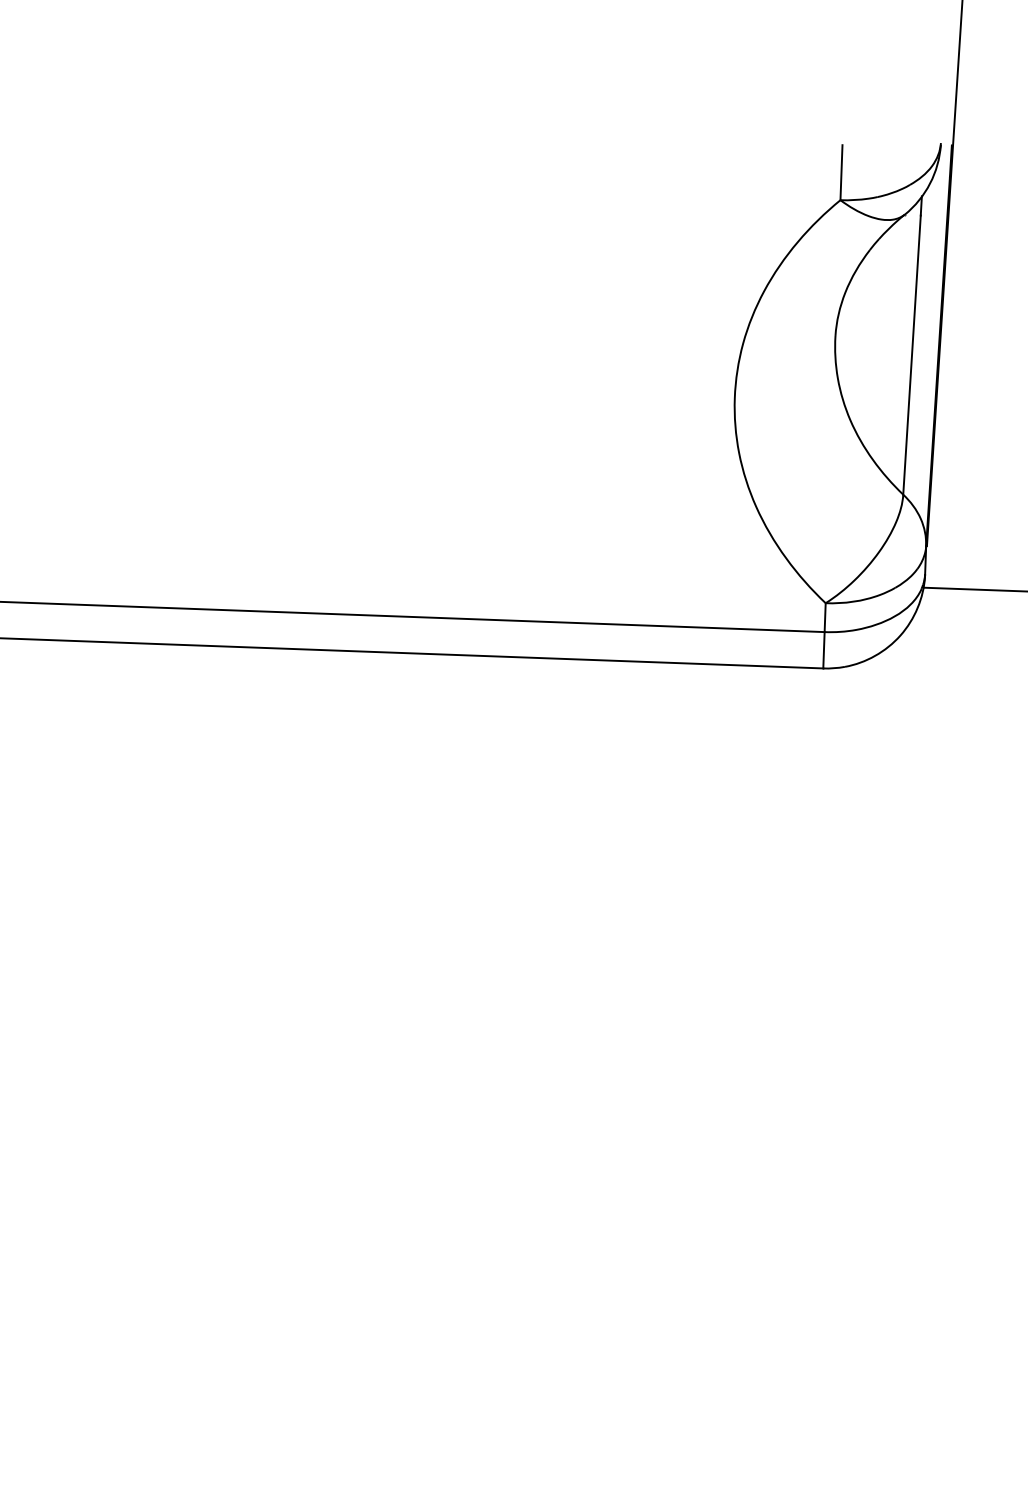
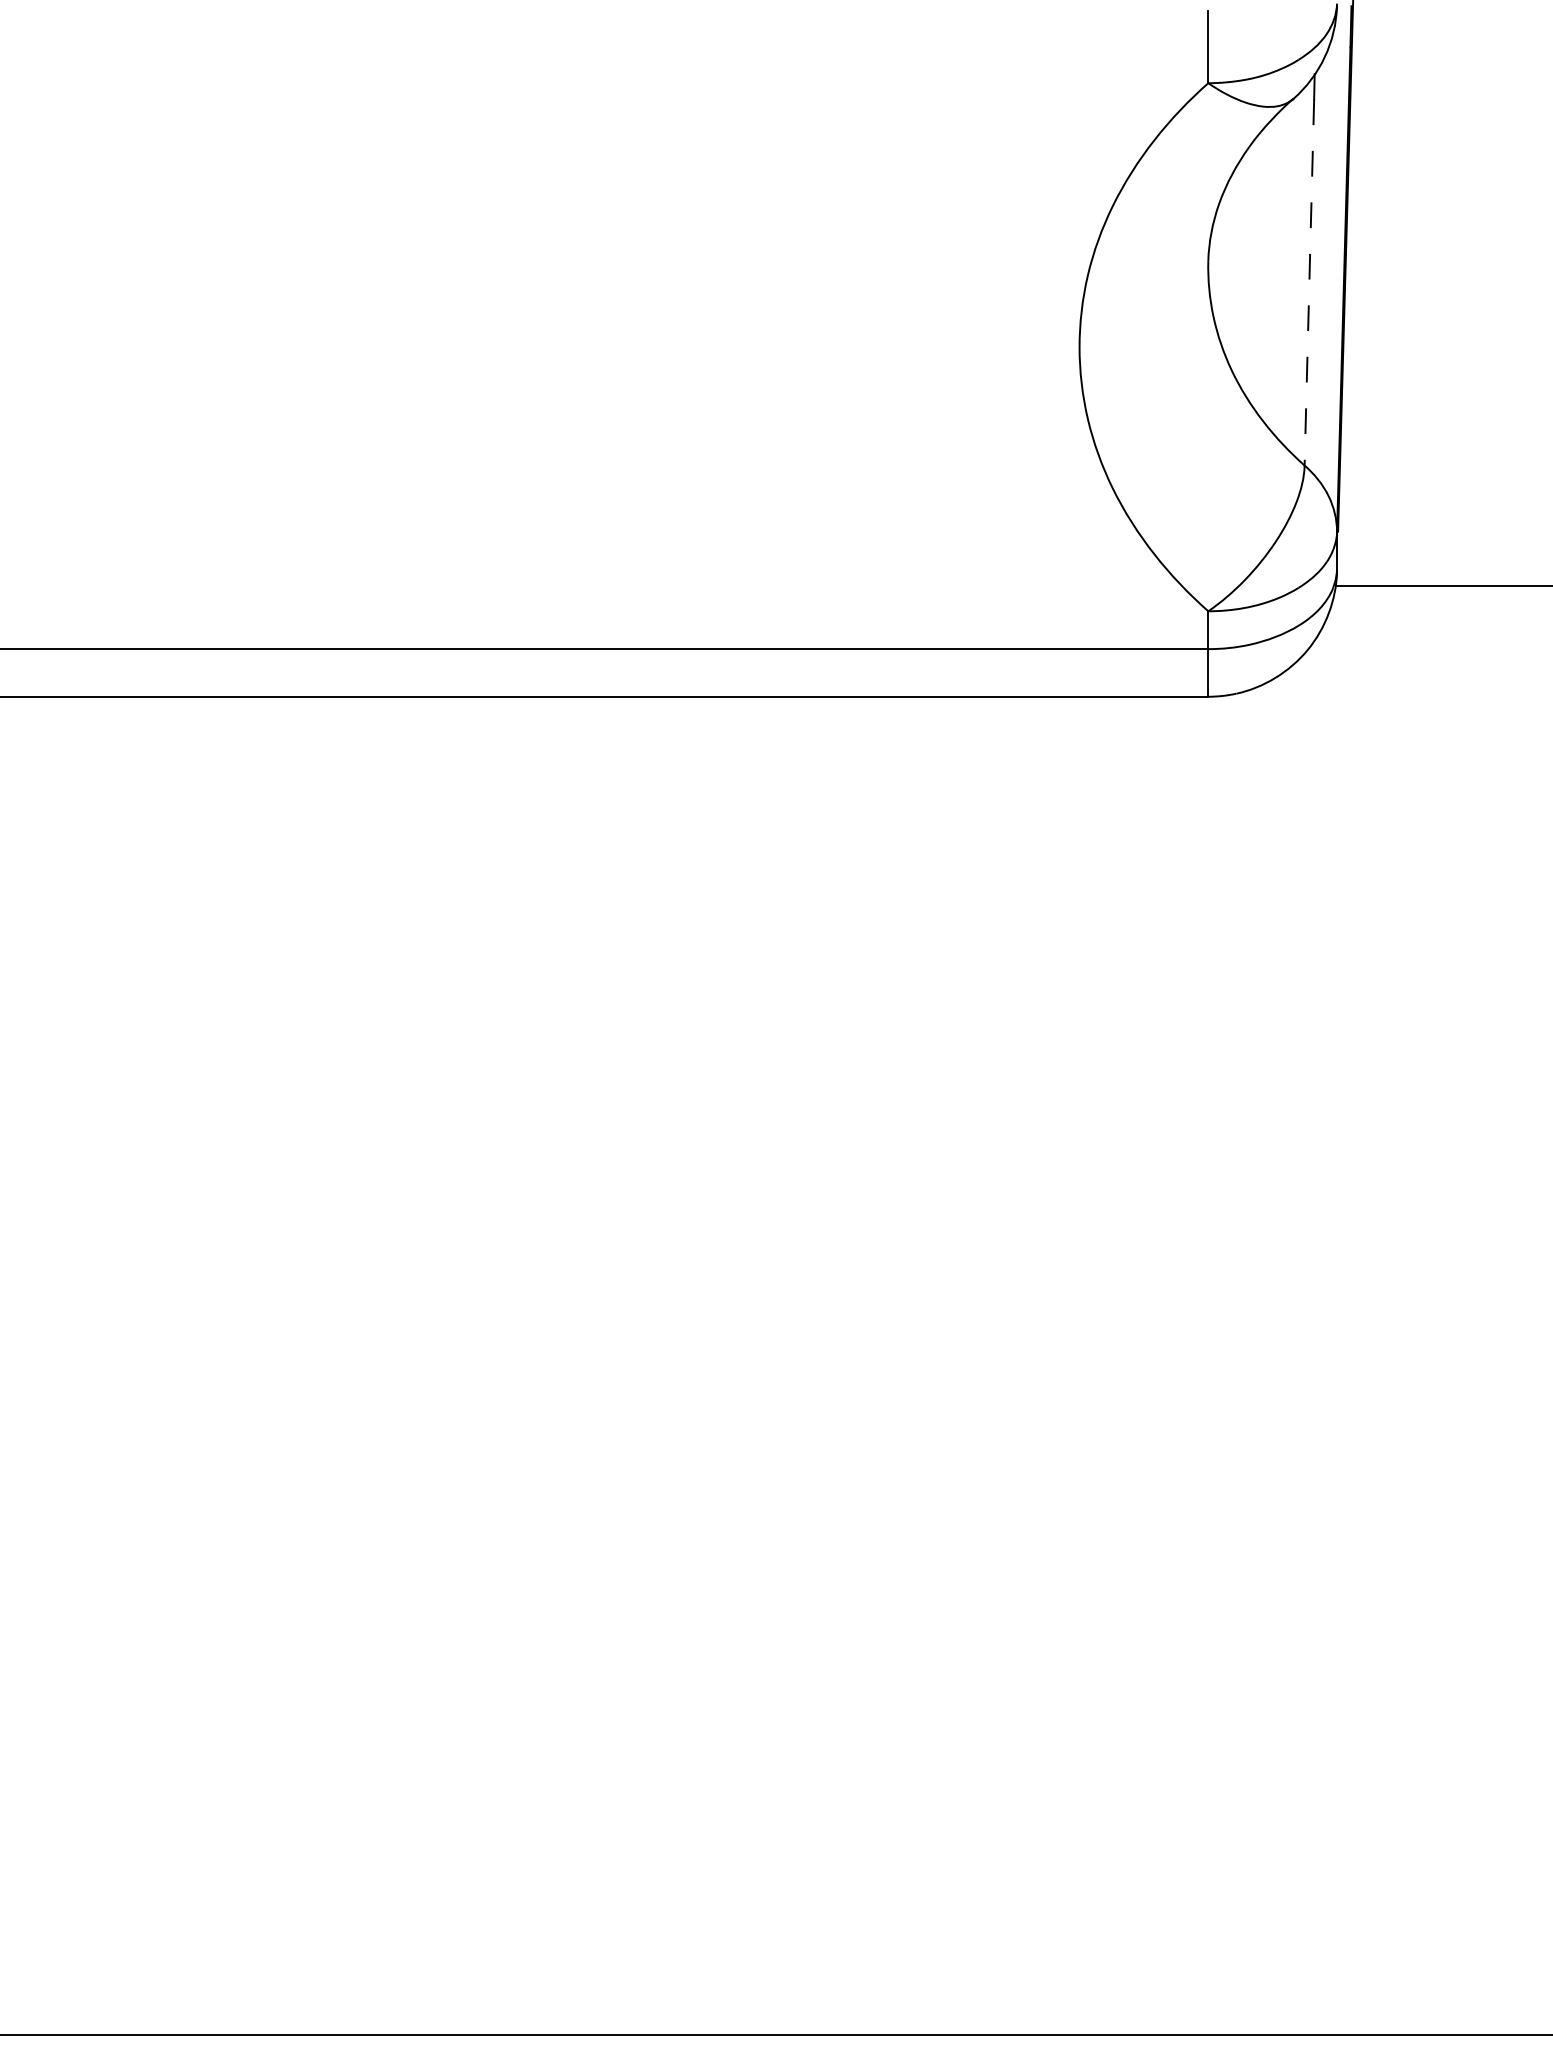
line: (912, 355) -> (1309, 282), solid -> dashed

